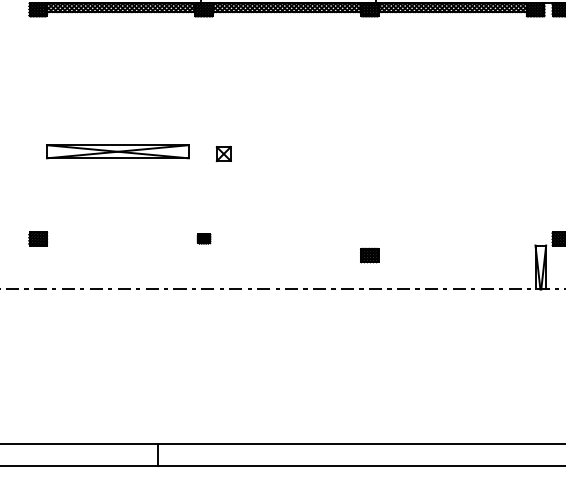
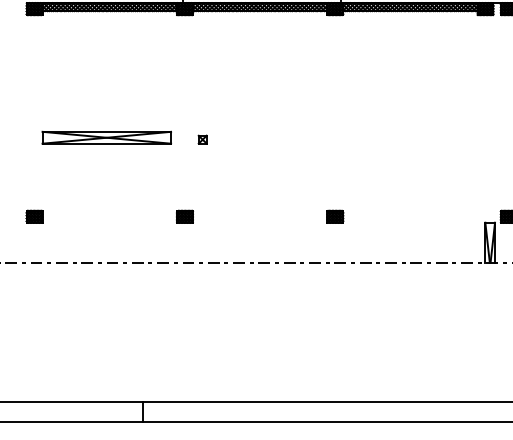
part: (223, 153) -> (202, 139), size x0.62
part: (203, 238) -> (184, 216), size x1.43
part: (370, 255) -> (335, 216), moved

